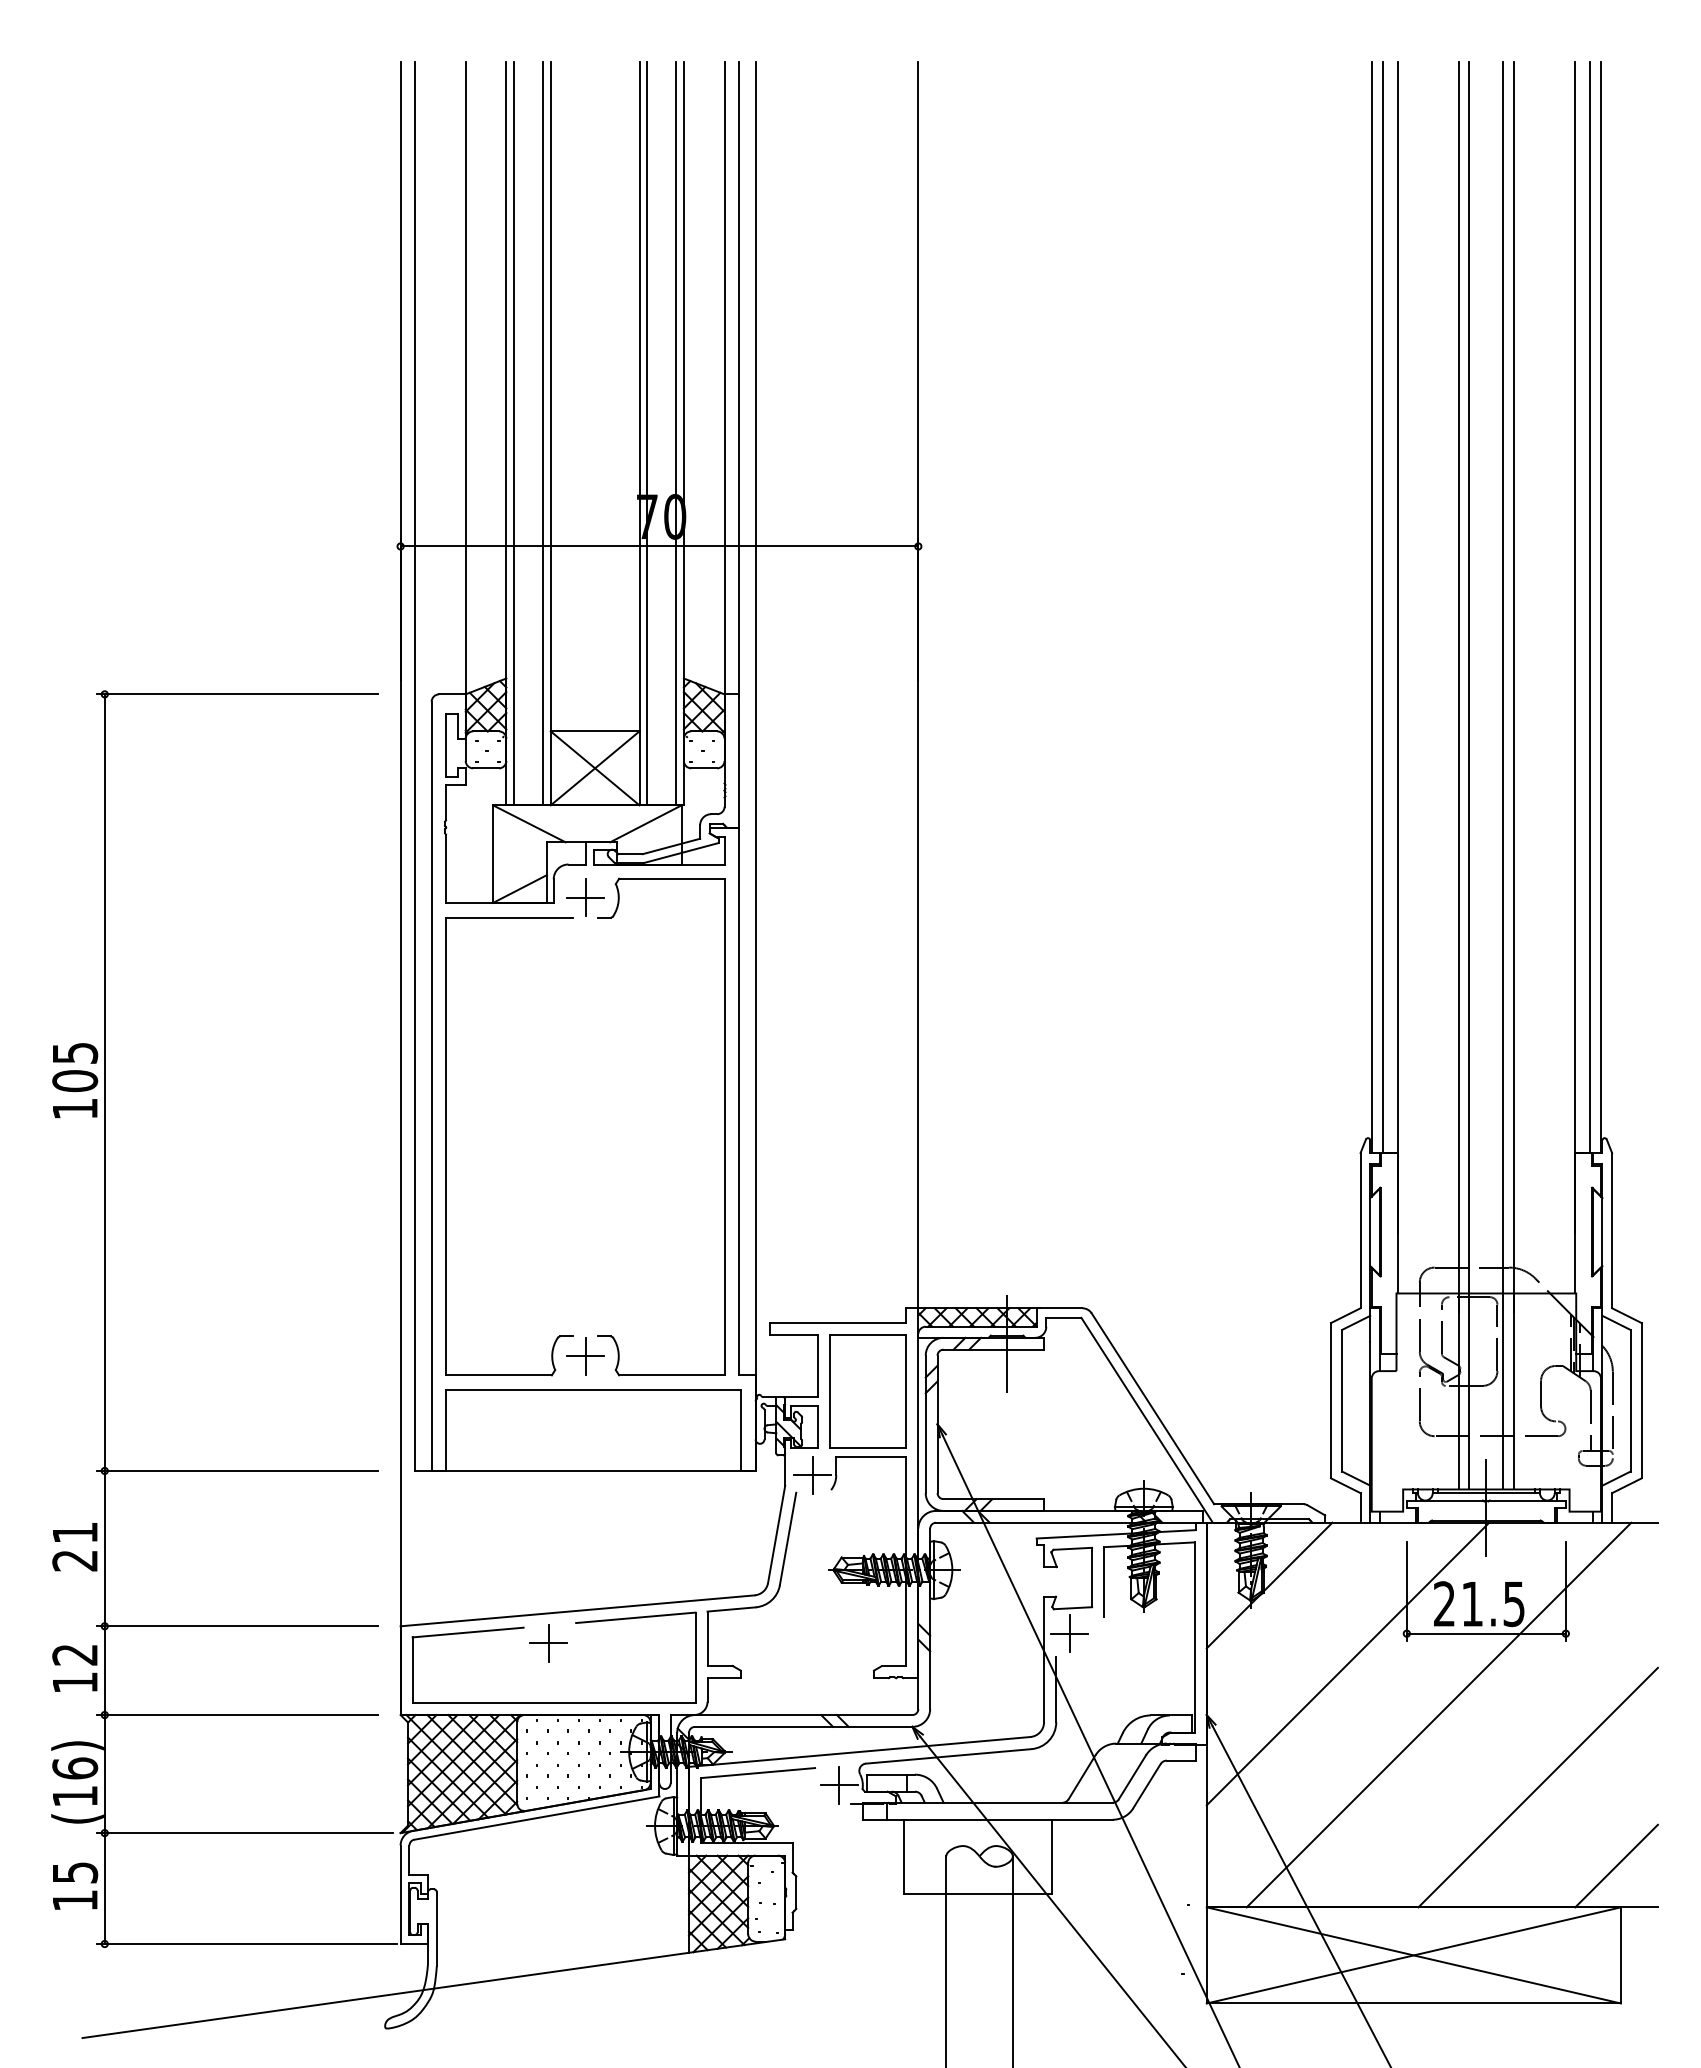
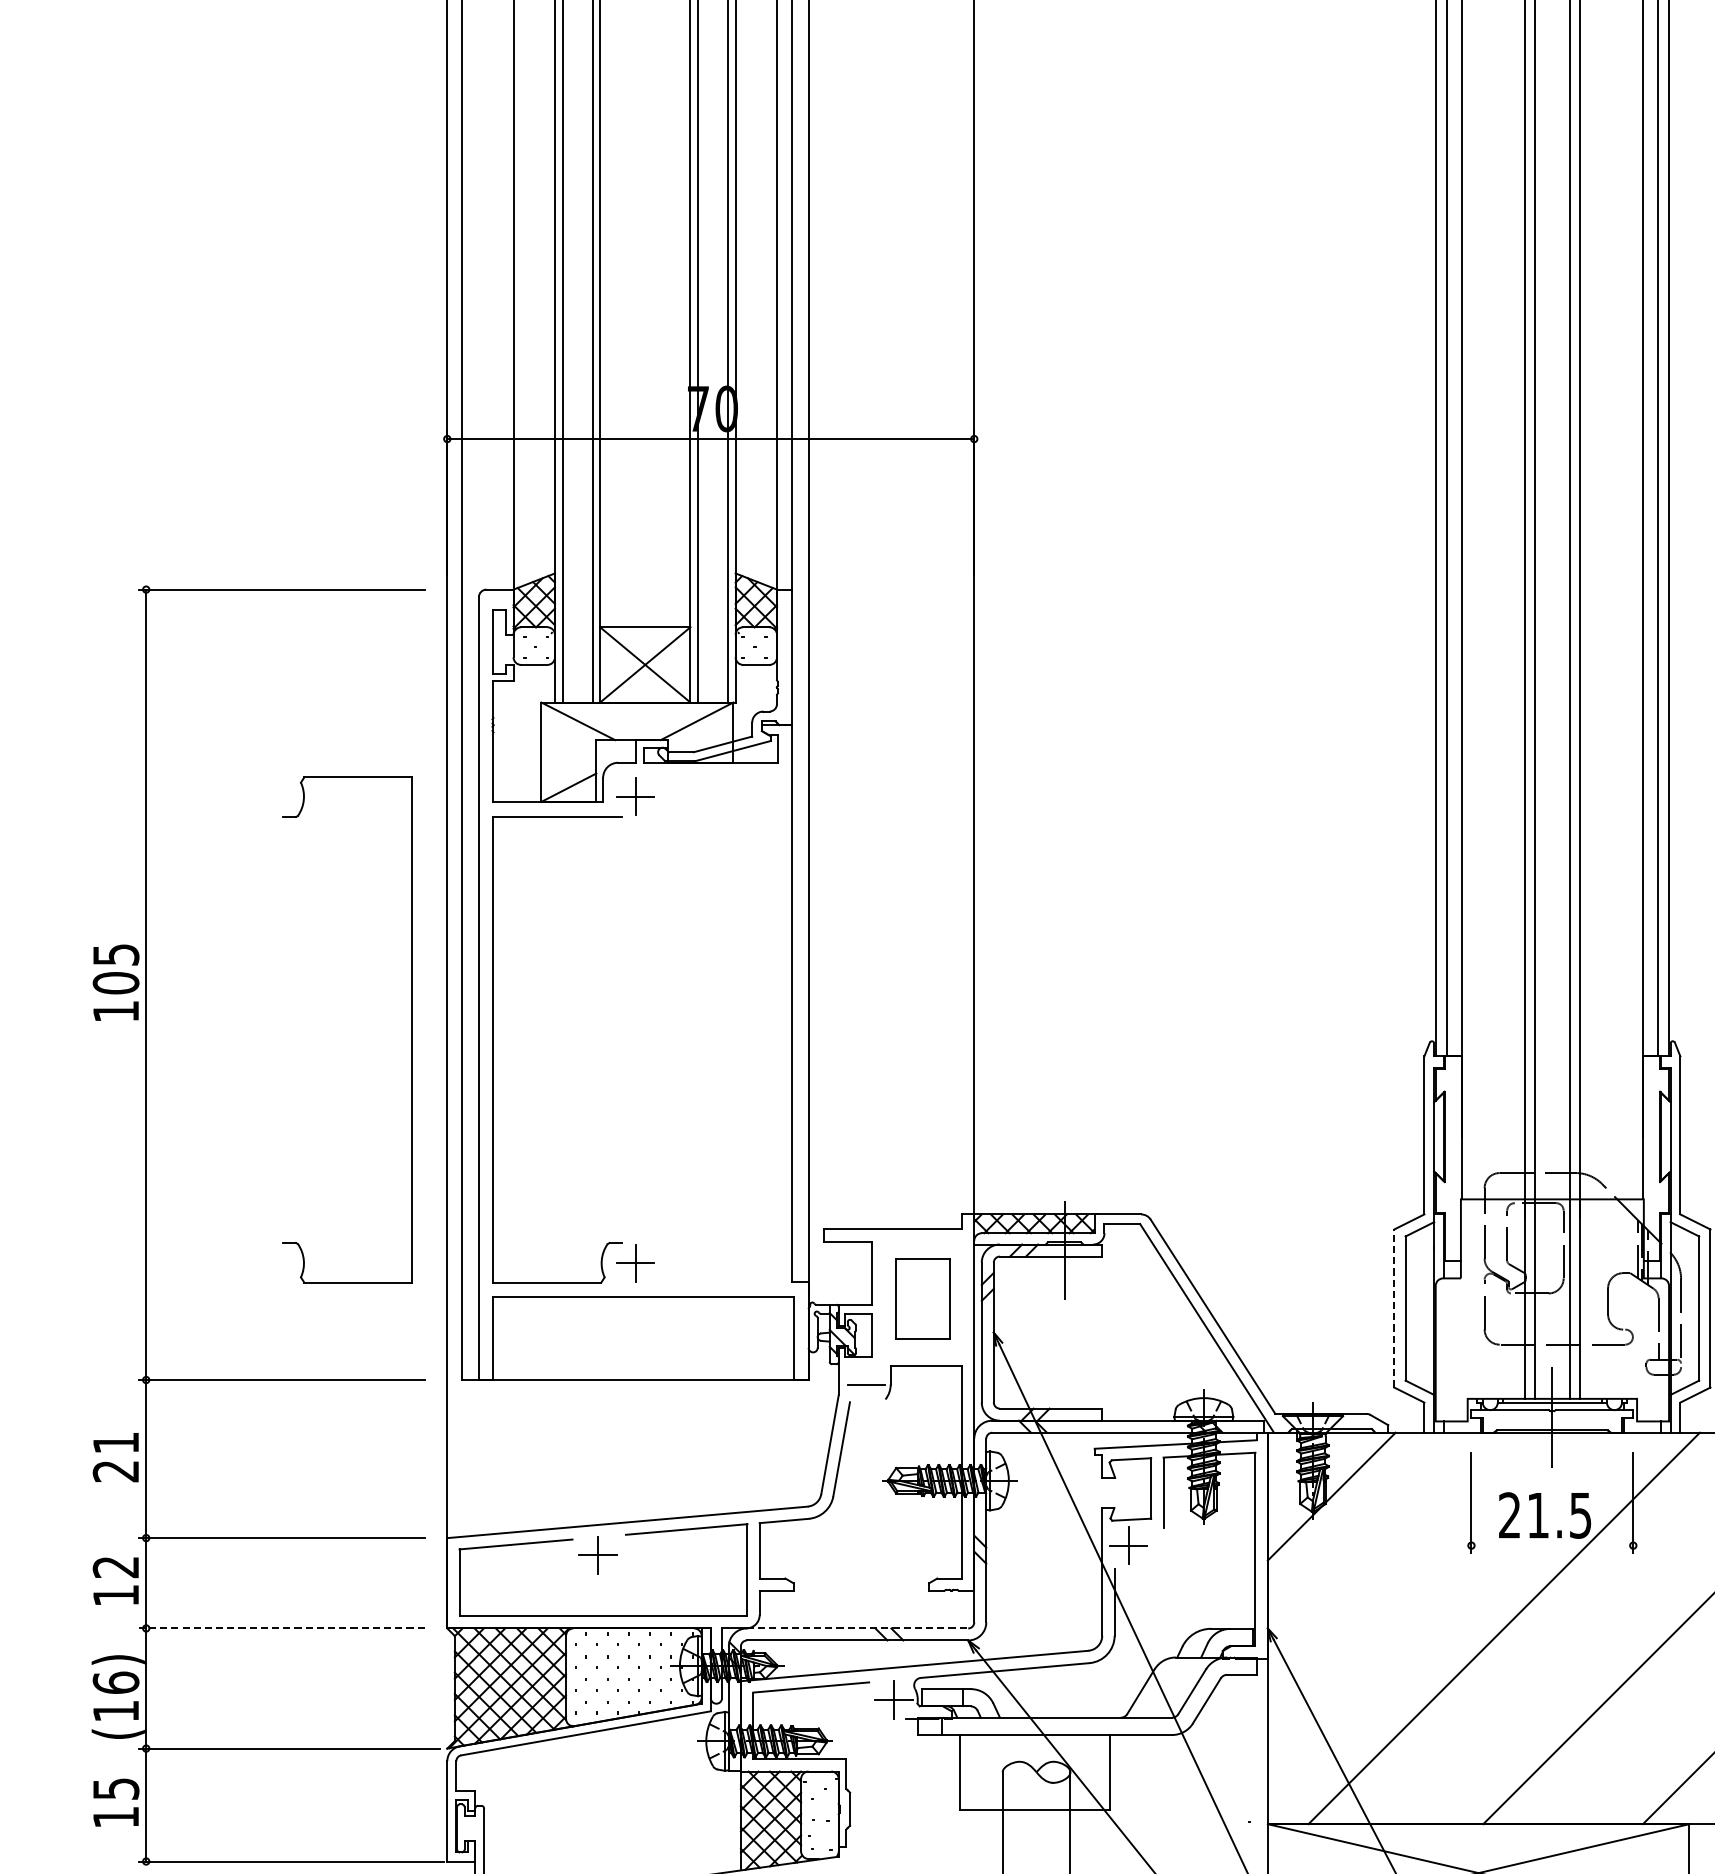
part: (724, 1126) -> (411, 1029), moved
part: (867, 1391) -> (922, 1299), size x0.7
line: (1331, 1400) -> (1394, 1308), solid -> dashed
line: (812, 1474) -> (866, 1383), removed
line: (1485, 1633) -> (1551, 1545), removed
line: (1347, 1663) -> (1411, 1575), removed
line: (237, 1715) -> (281, 1628), solid -> dashed
line: (803, 1715) -> (857, 1628), solid -> dashed

